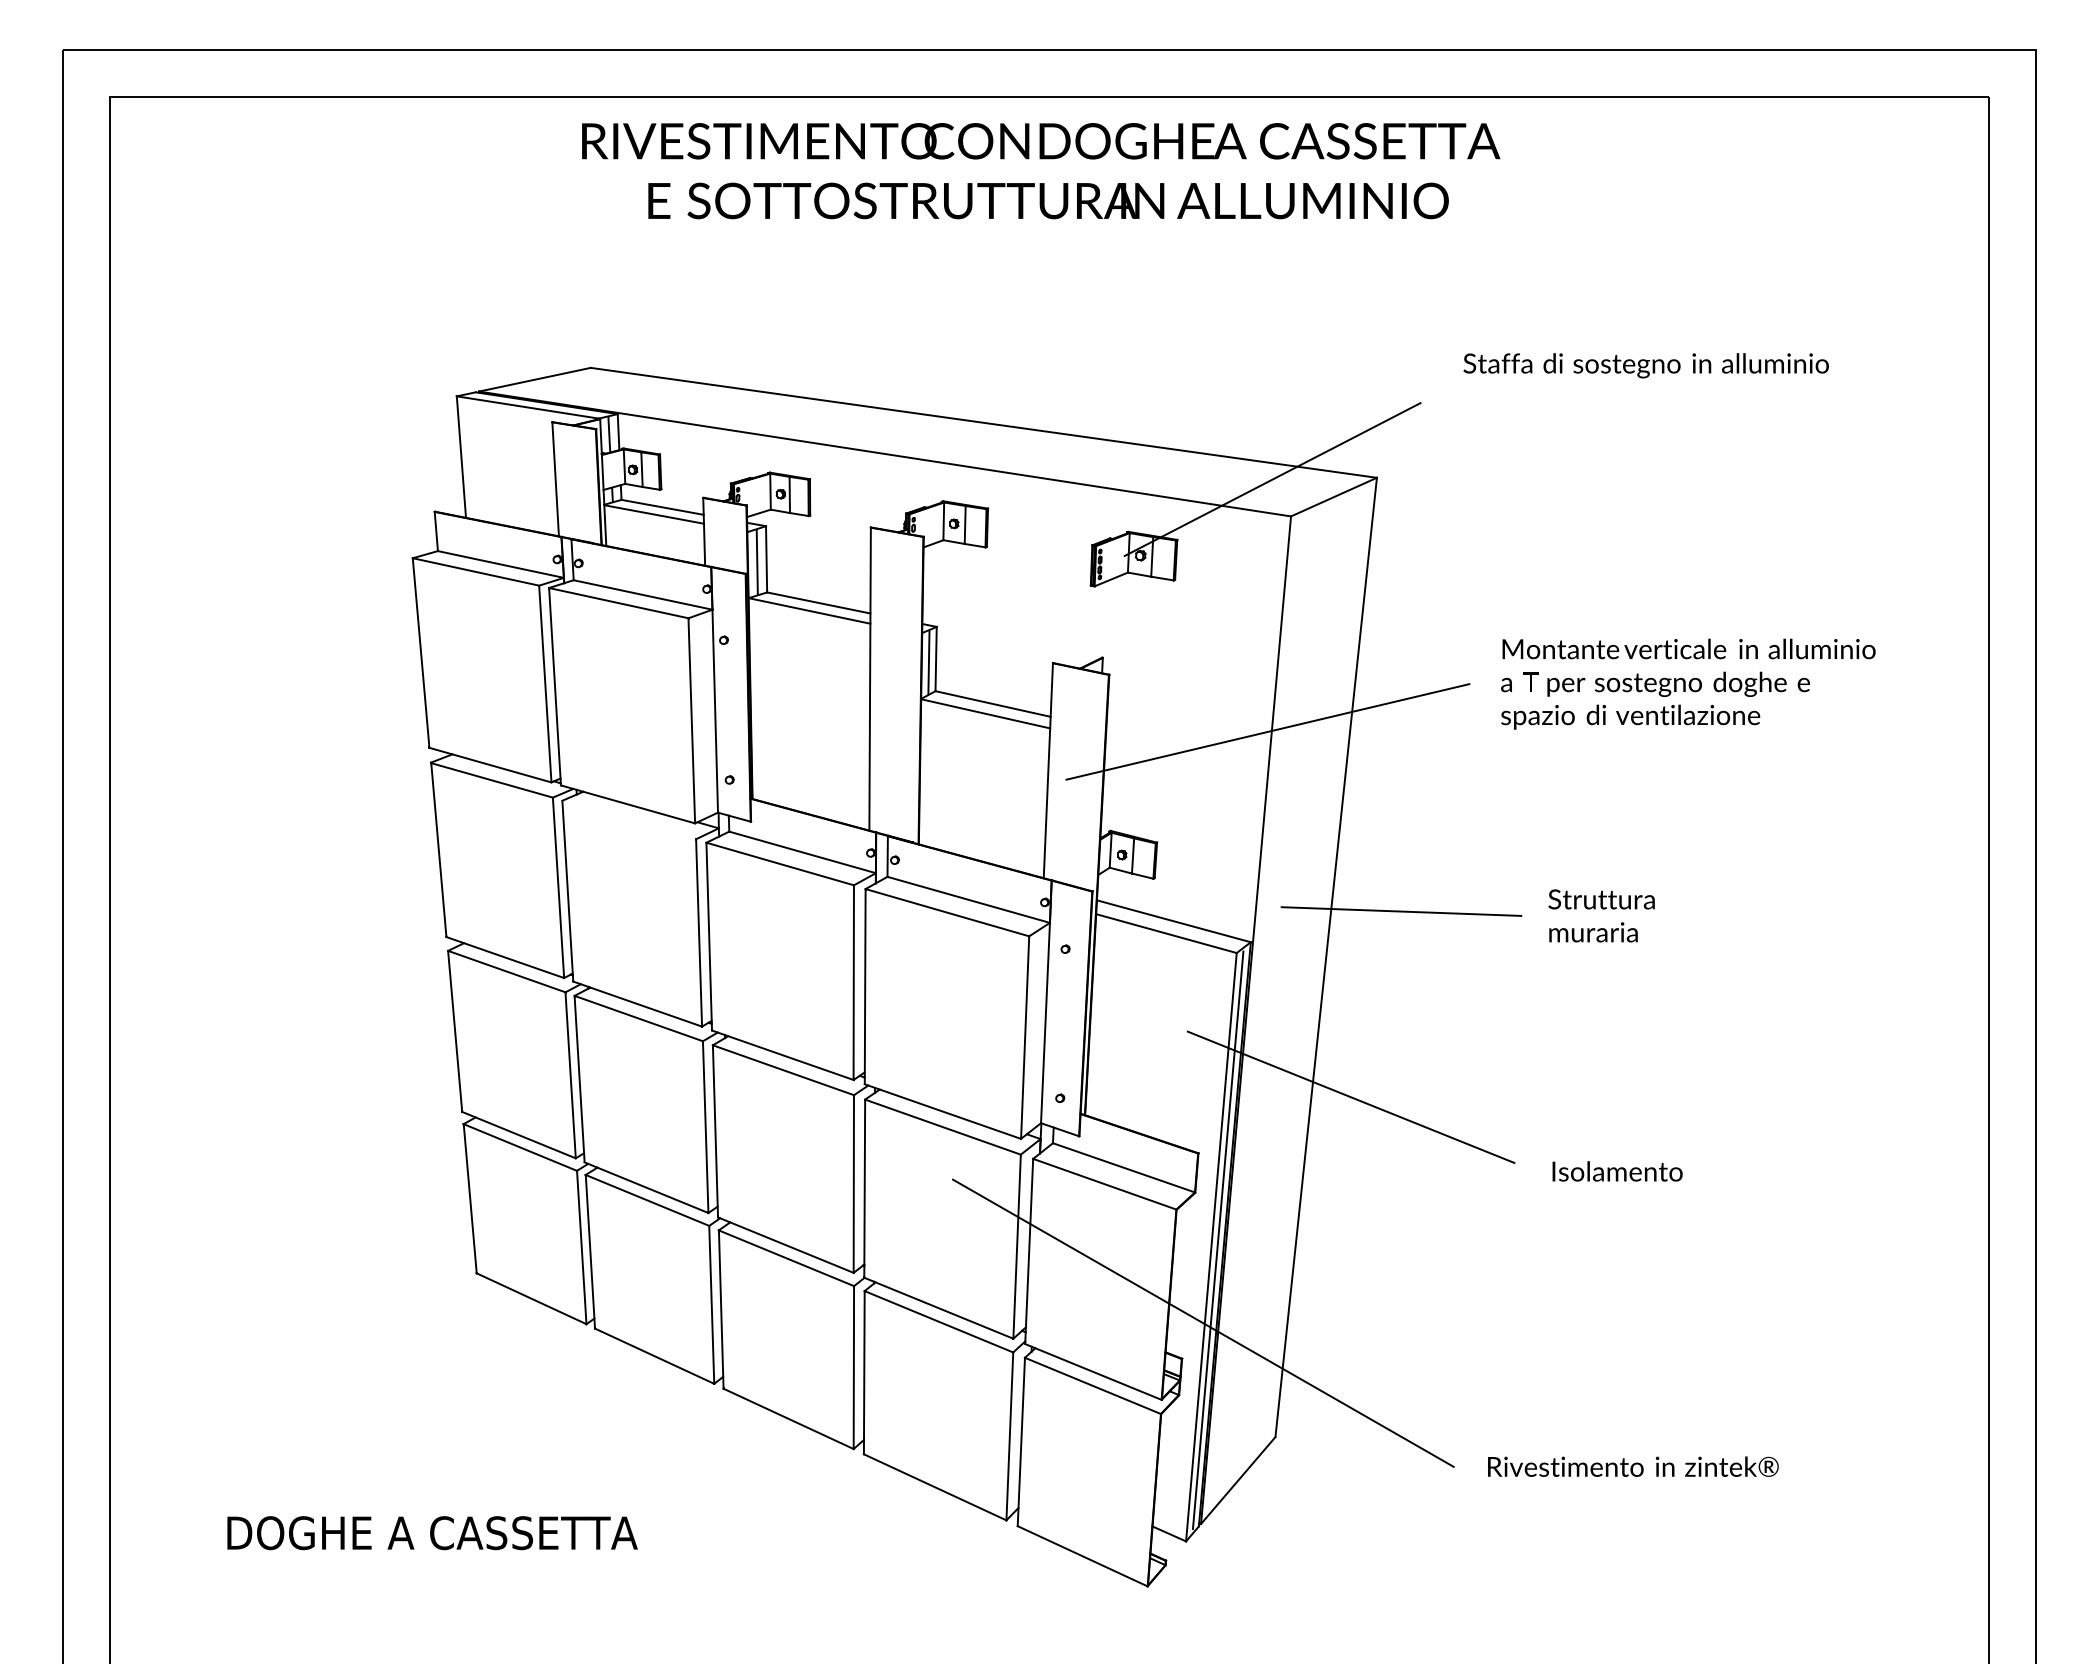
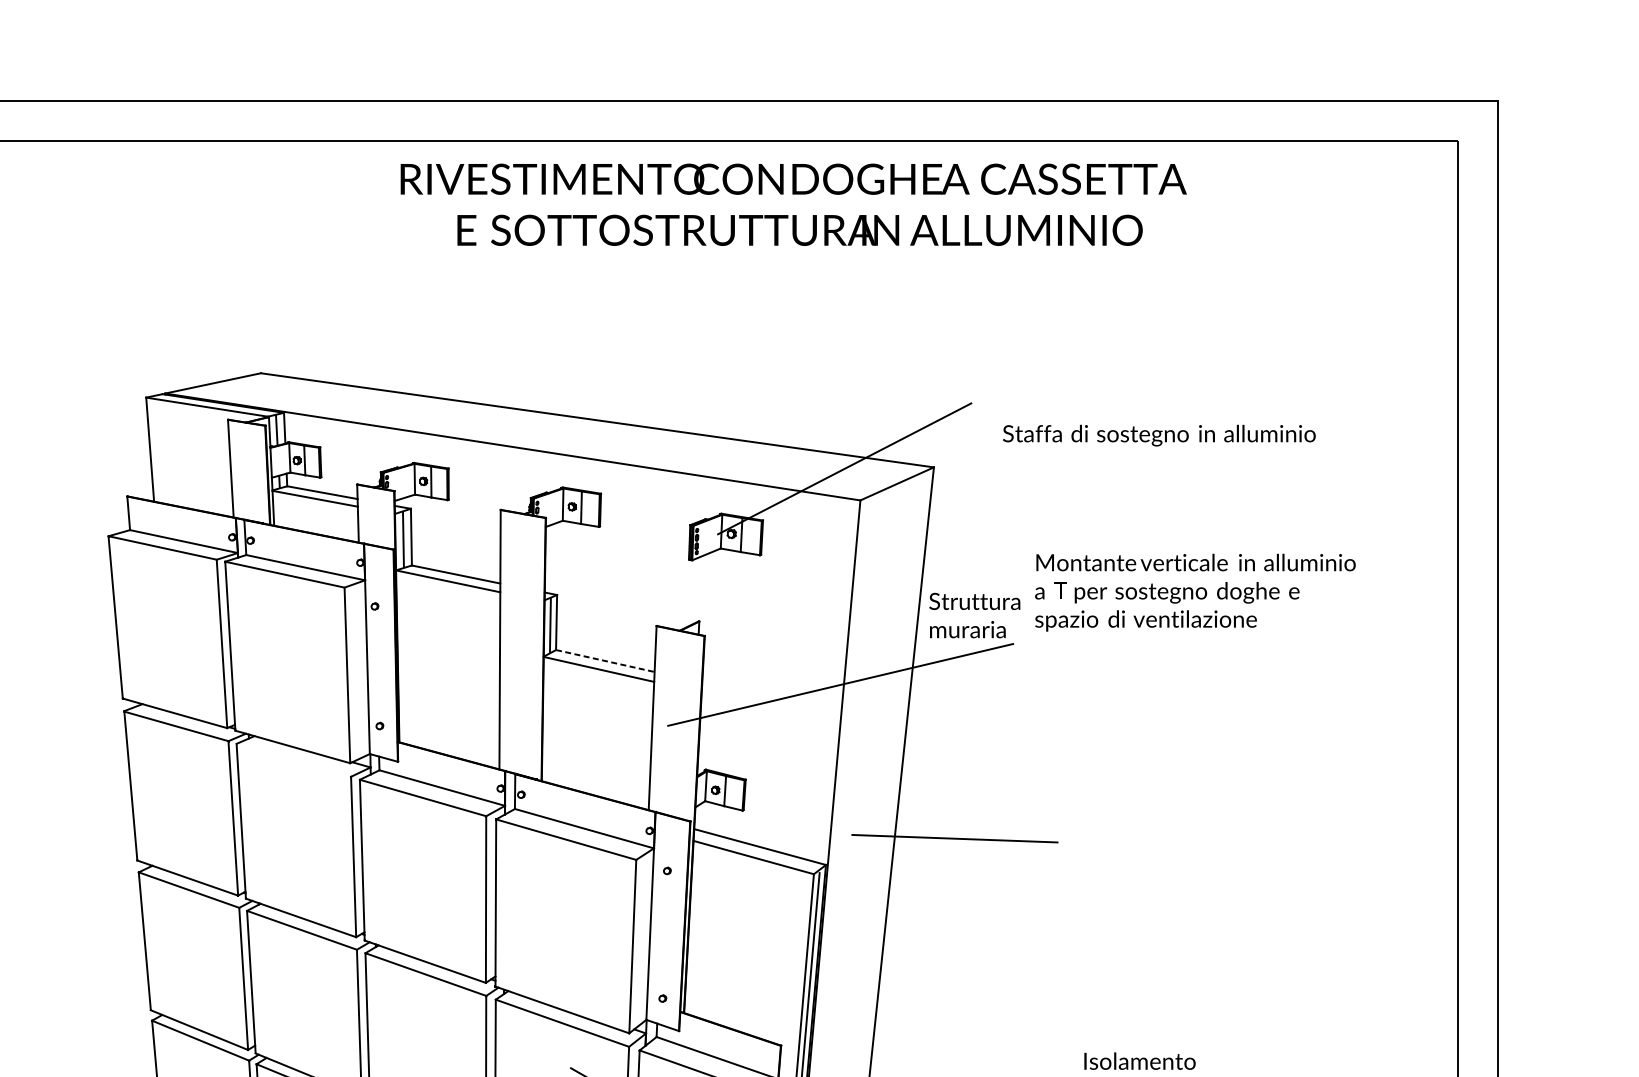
text: (1041, 171) -> (794, 205), moved
text: (1645, 365) -> (1158, 435), moved
text: (1688, 683) -> (1195, 592), moved
line: (993, 704) -> (605, 661), solid -> dashed
text: (1601, 915) -> (974, 615), moved
line: (1350, 1096) -> (911, 997), removed

